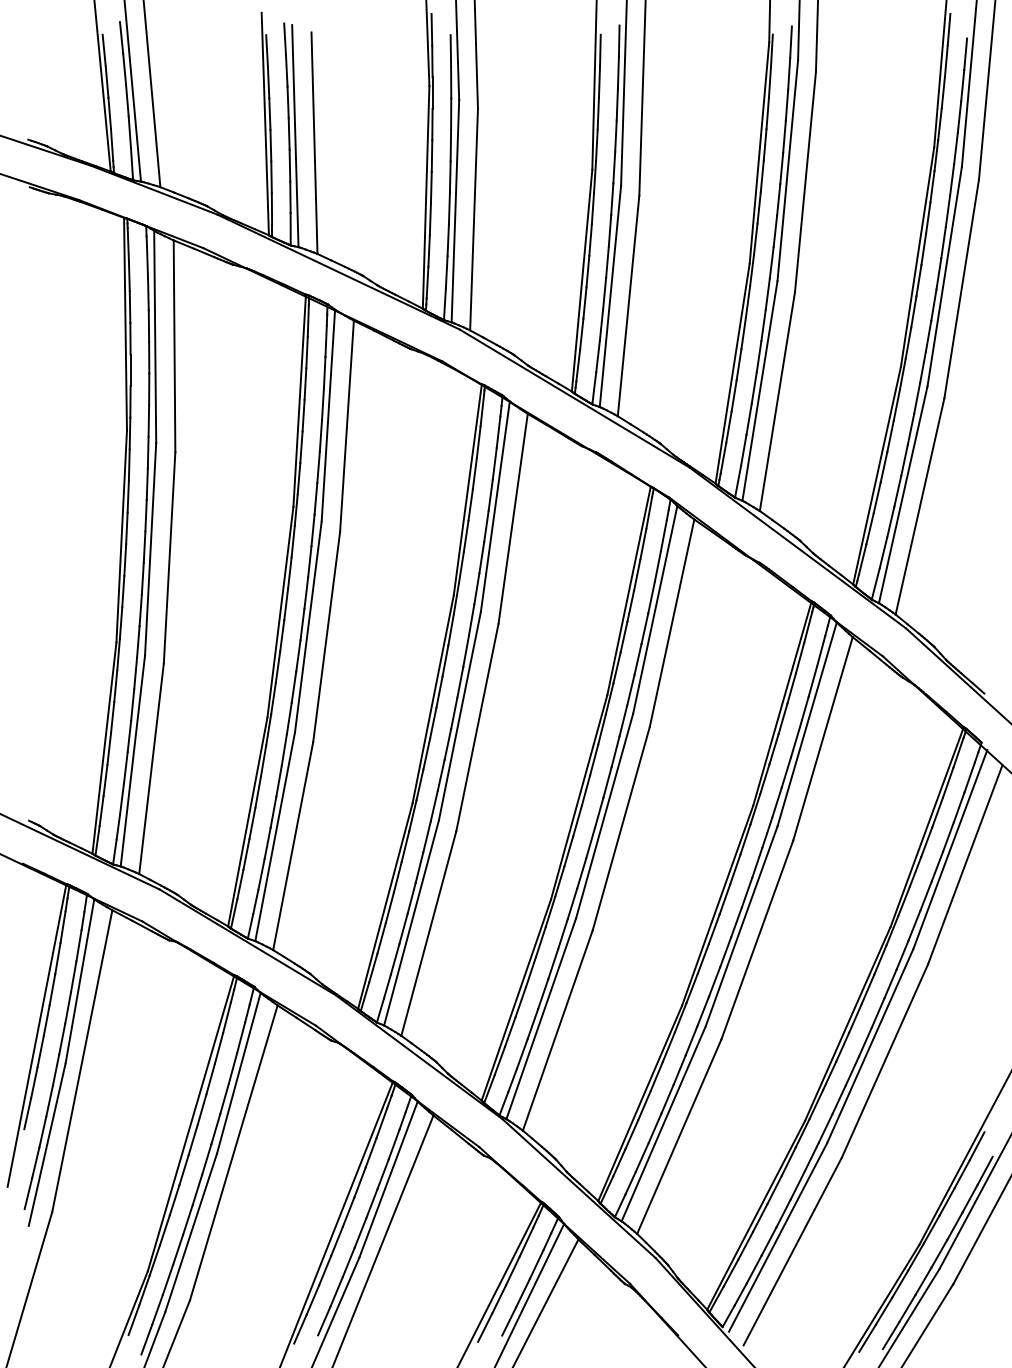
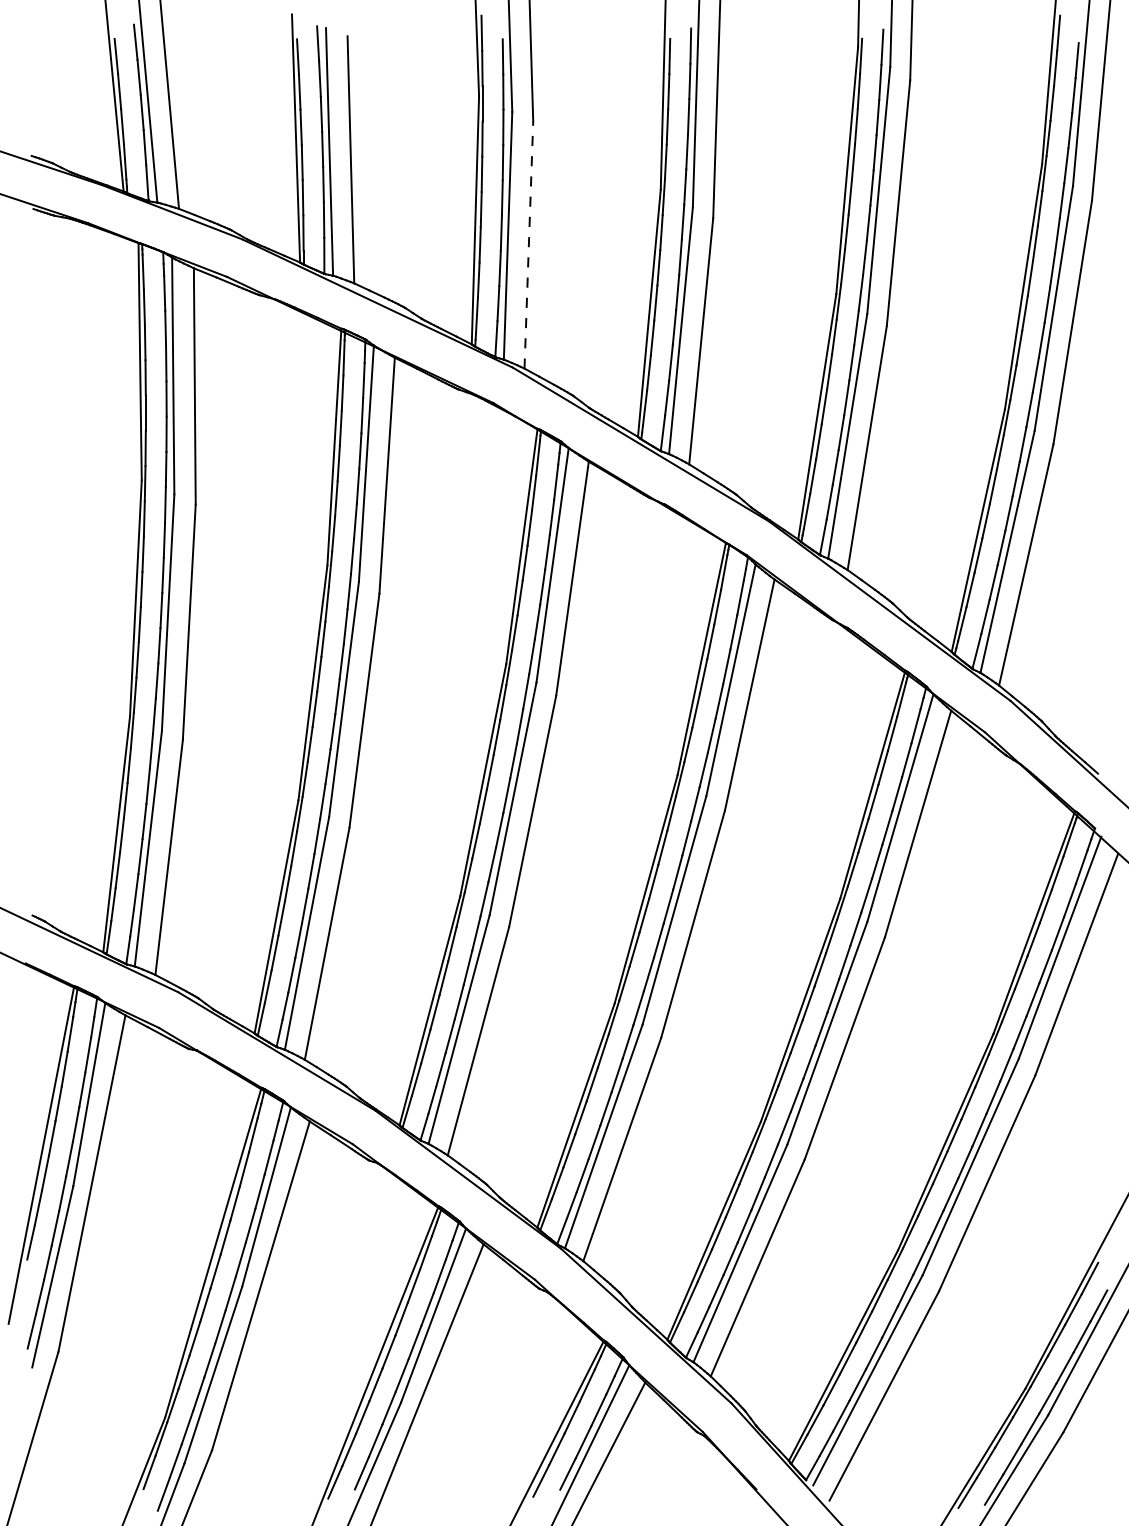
line: (473, 220) -> (528, 245), solid -> dashed

